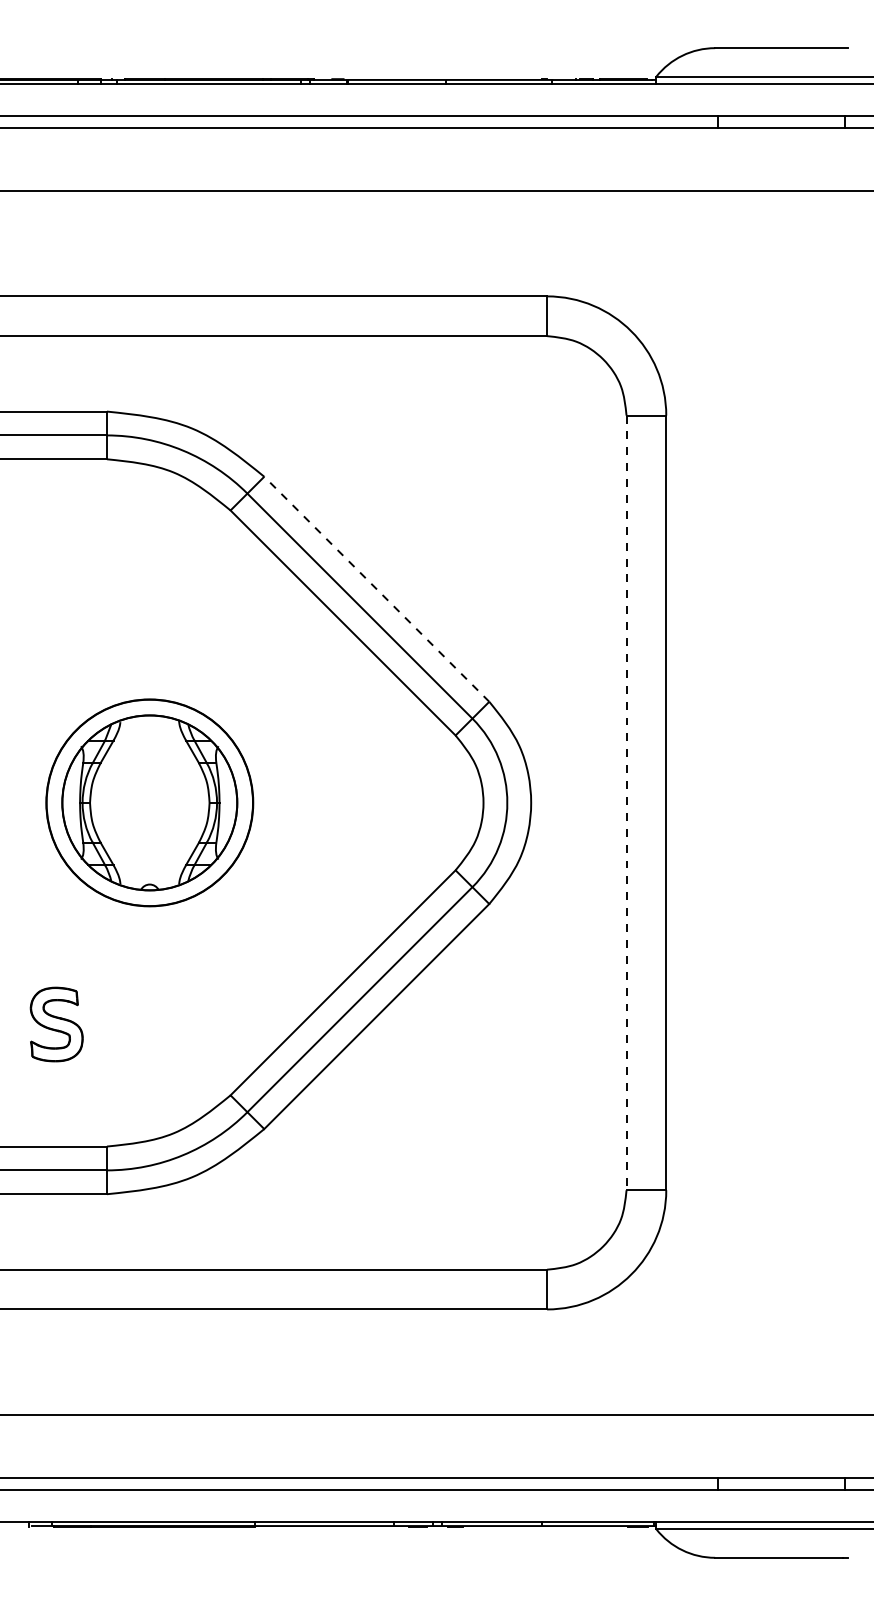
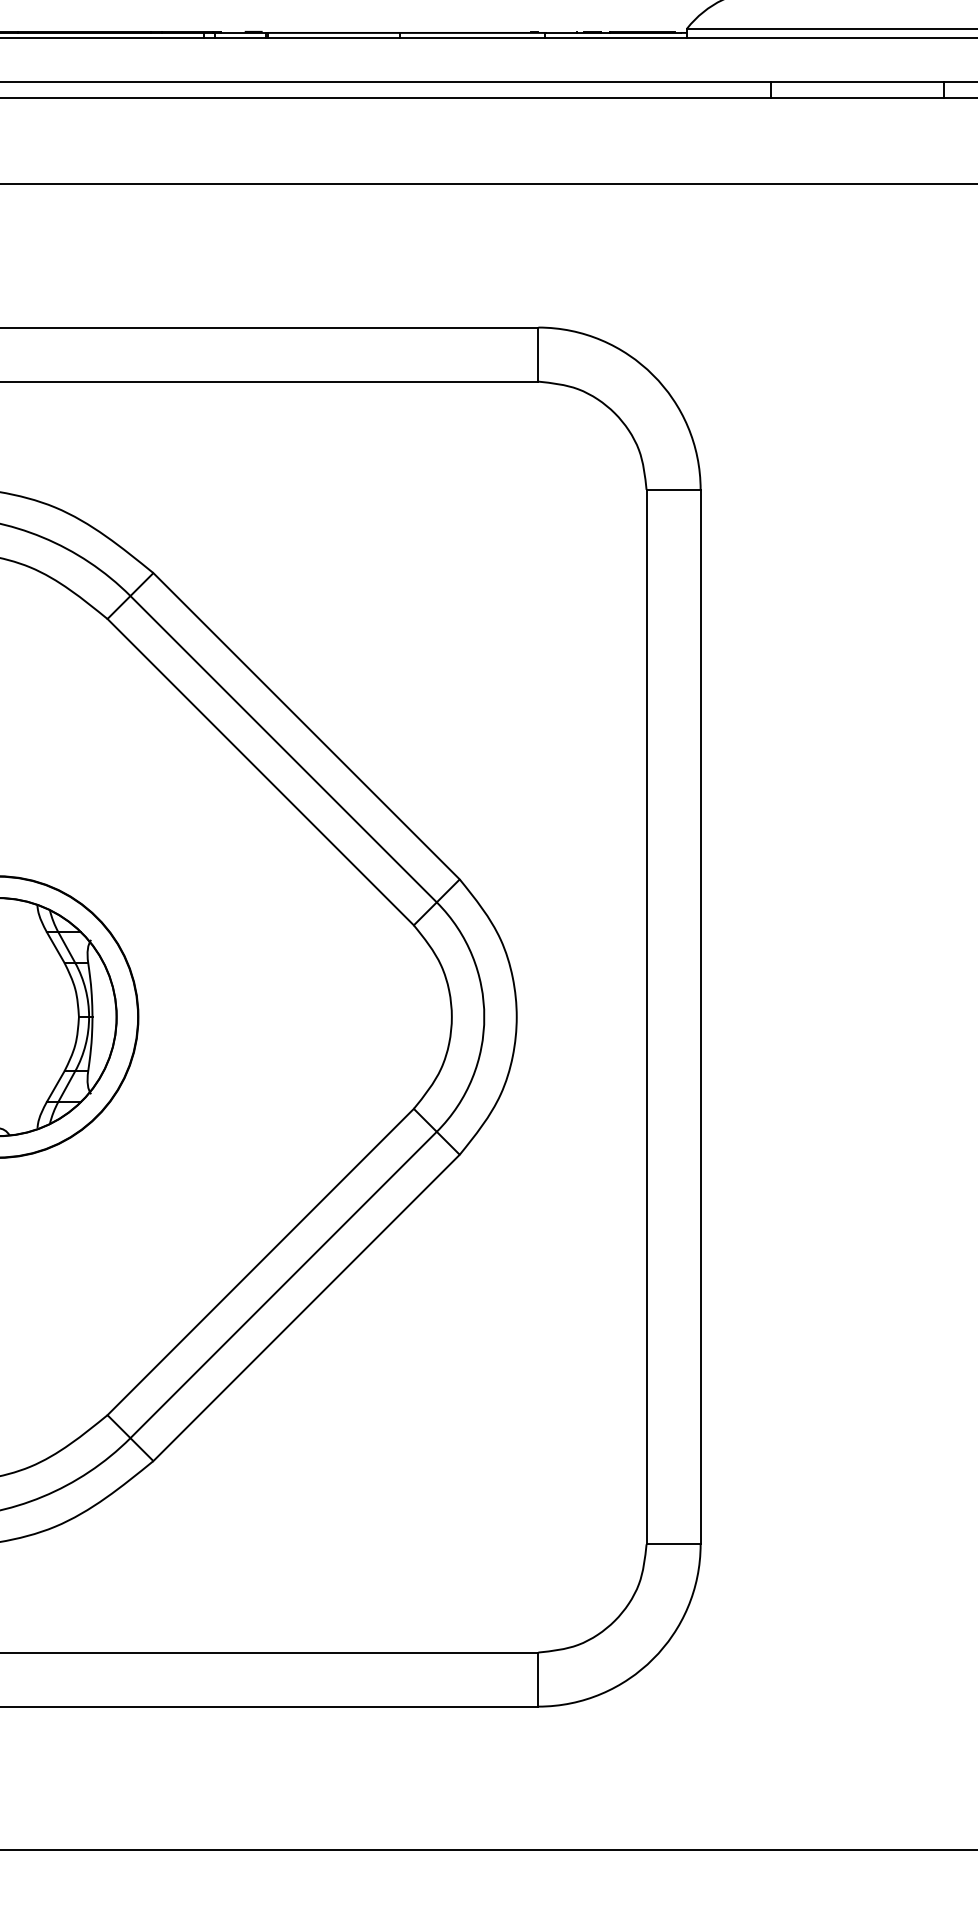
line: (376, 588) -> (306, 725), dashed -> solid
line: (626, 803) -> (646, 1017), dashed -> solid

